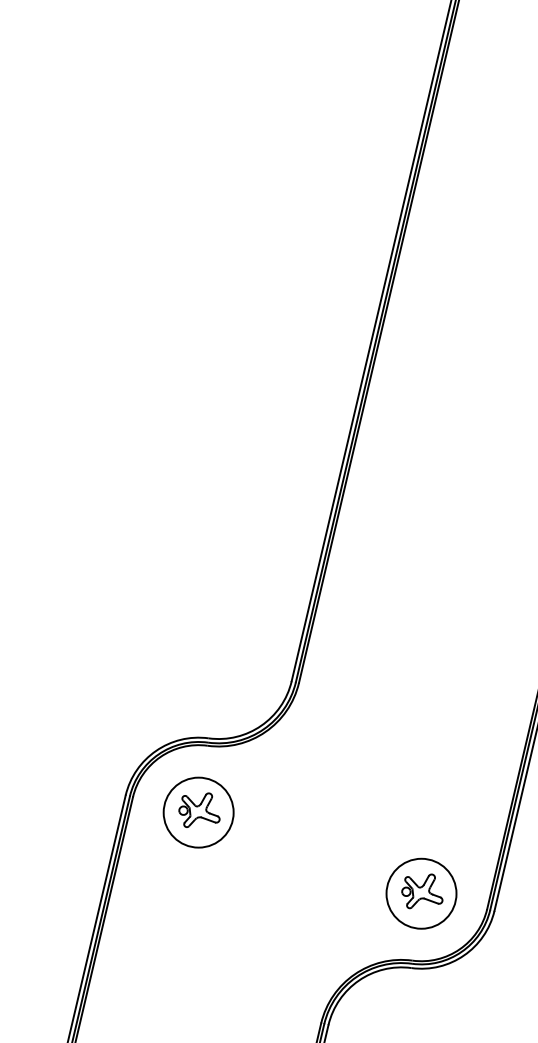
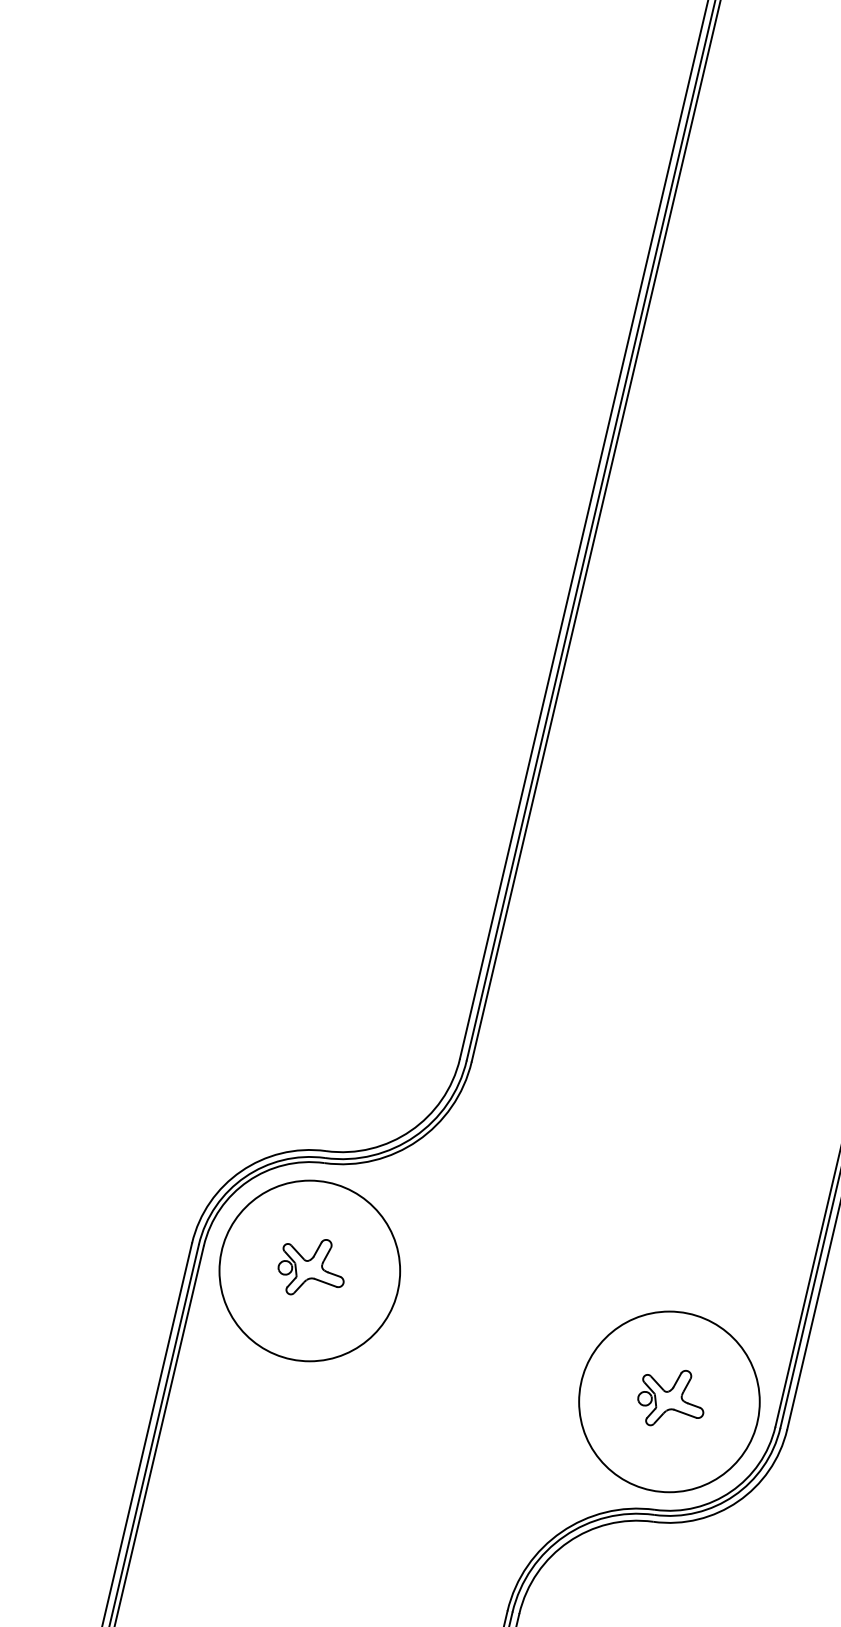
circle: (198, 812) -> (309, 1270), size x1.6
circle: (421, 893) -> (669, 1401), size x1.6

